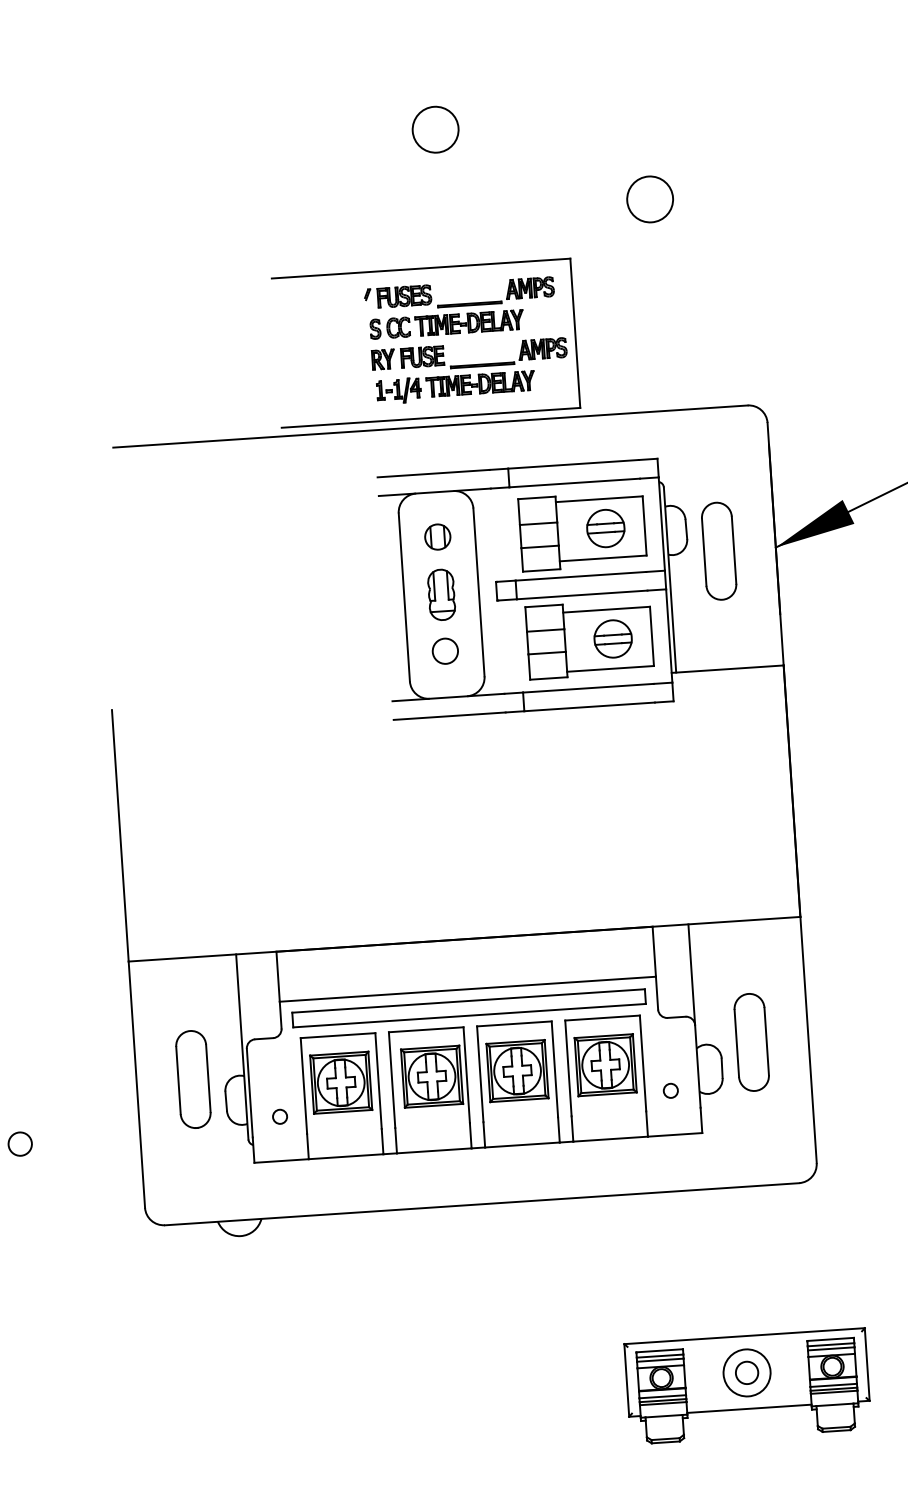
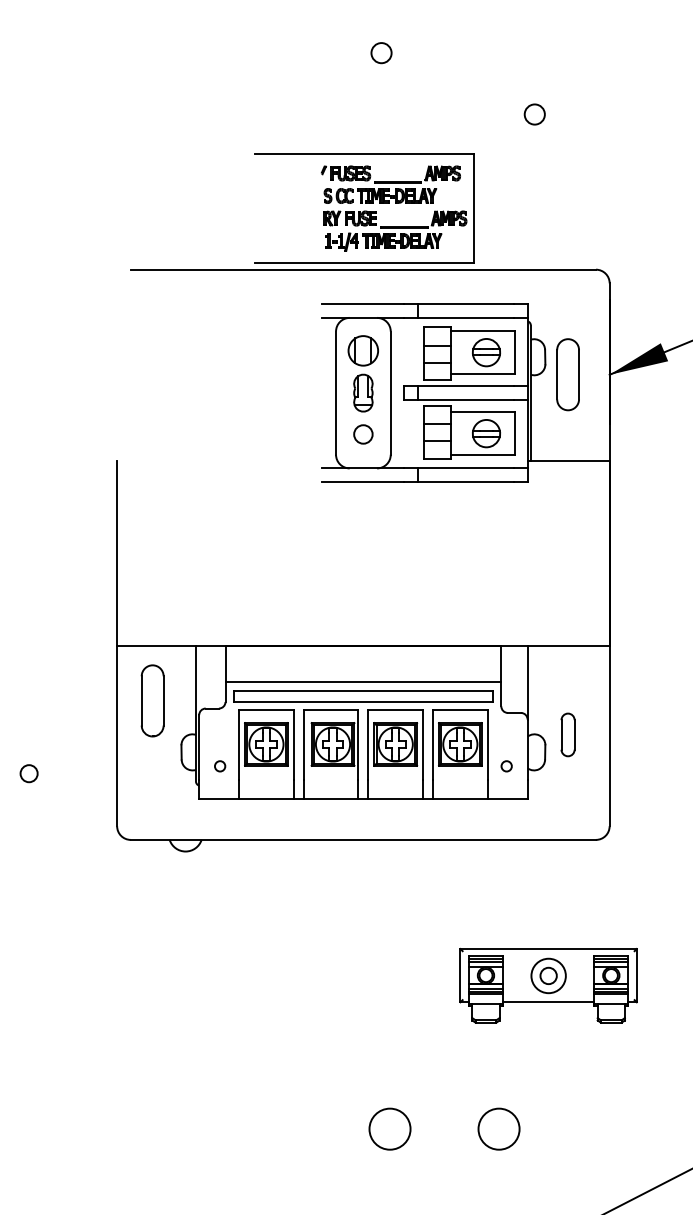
circle: (435, 128) -> (381, 52), size x0.6
circle: (649, 199) -> (534, 114), size x0.6
part: (437, 536) -> (363, 350), size x1.6
part: (750, 1041) -> (567, 734), size x0.6
part: (193, 1078) -> (152, 700), moved

